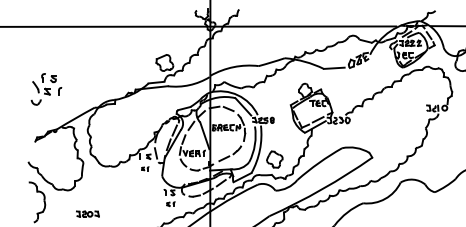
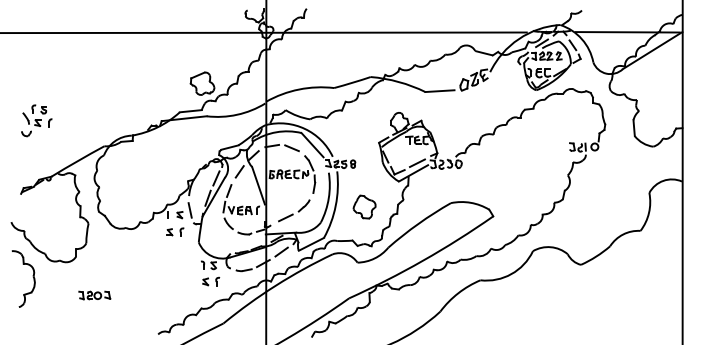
part: (46, 89) -> (36, 120), size x0.71
part: (274, 159) -> (364, 206), moved
part: (145, 168) -> (175, 231), size x1.67
part: (171, 204) -> (211, 281), size x1.43

